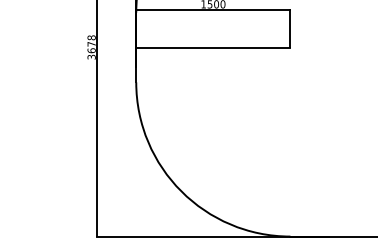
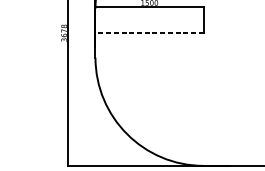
line: (212, 47) -> (148, 33), solid -> dashed

